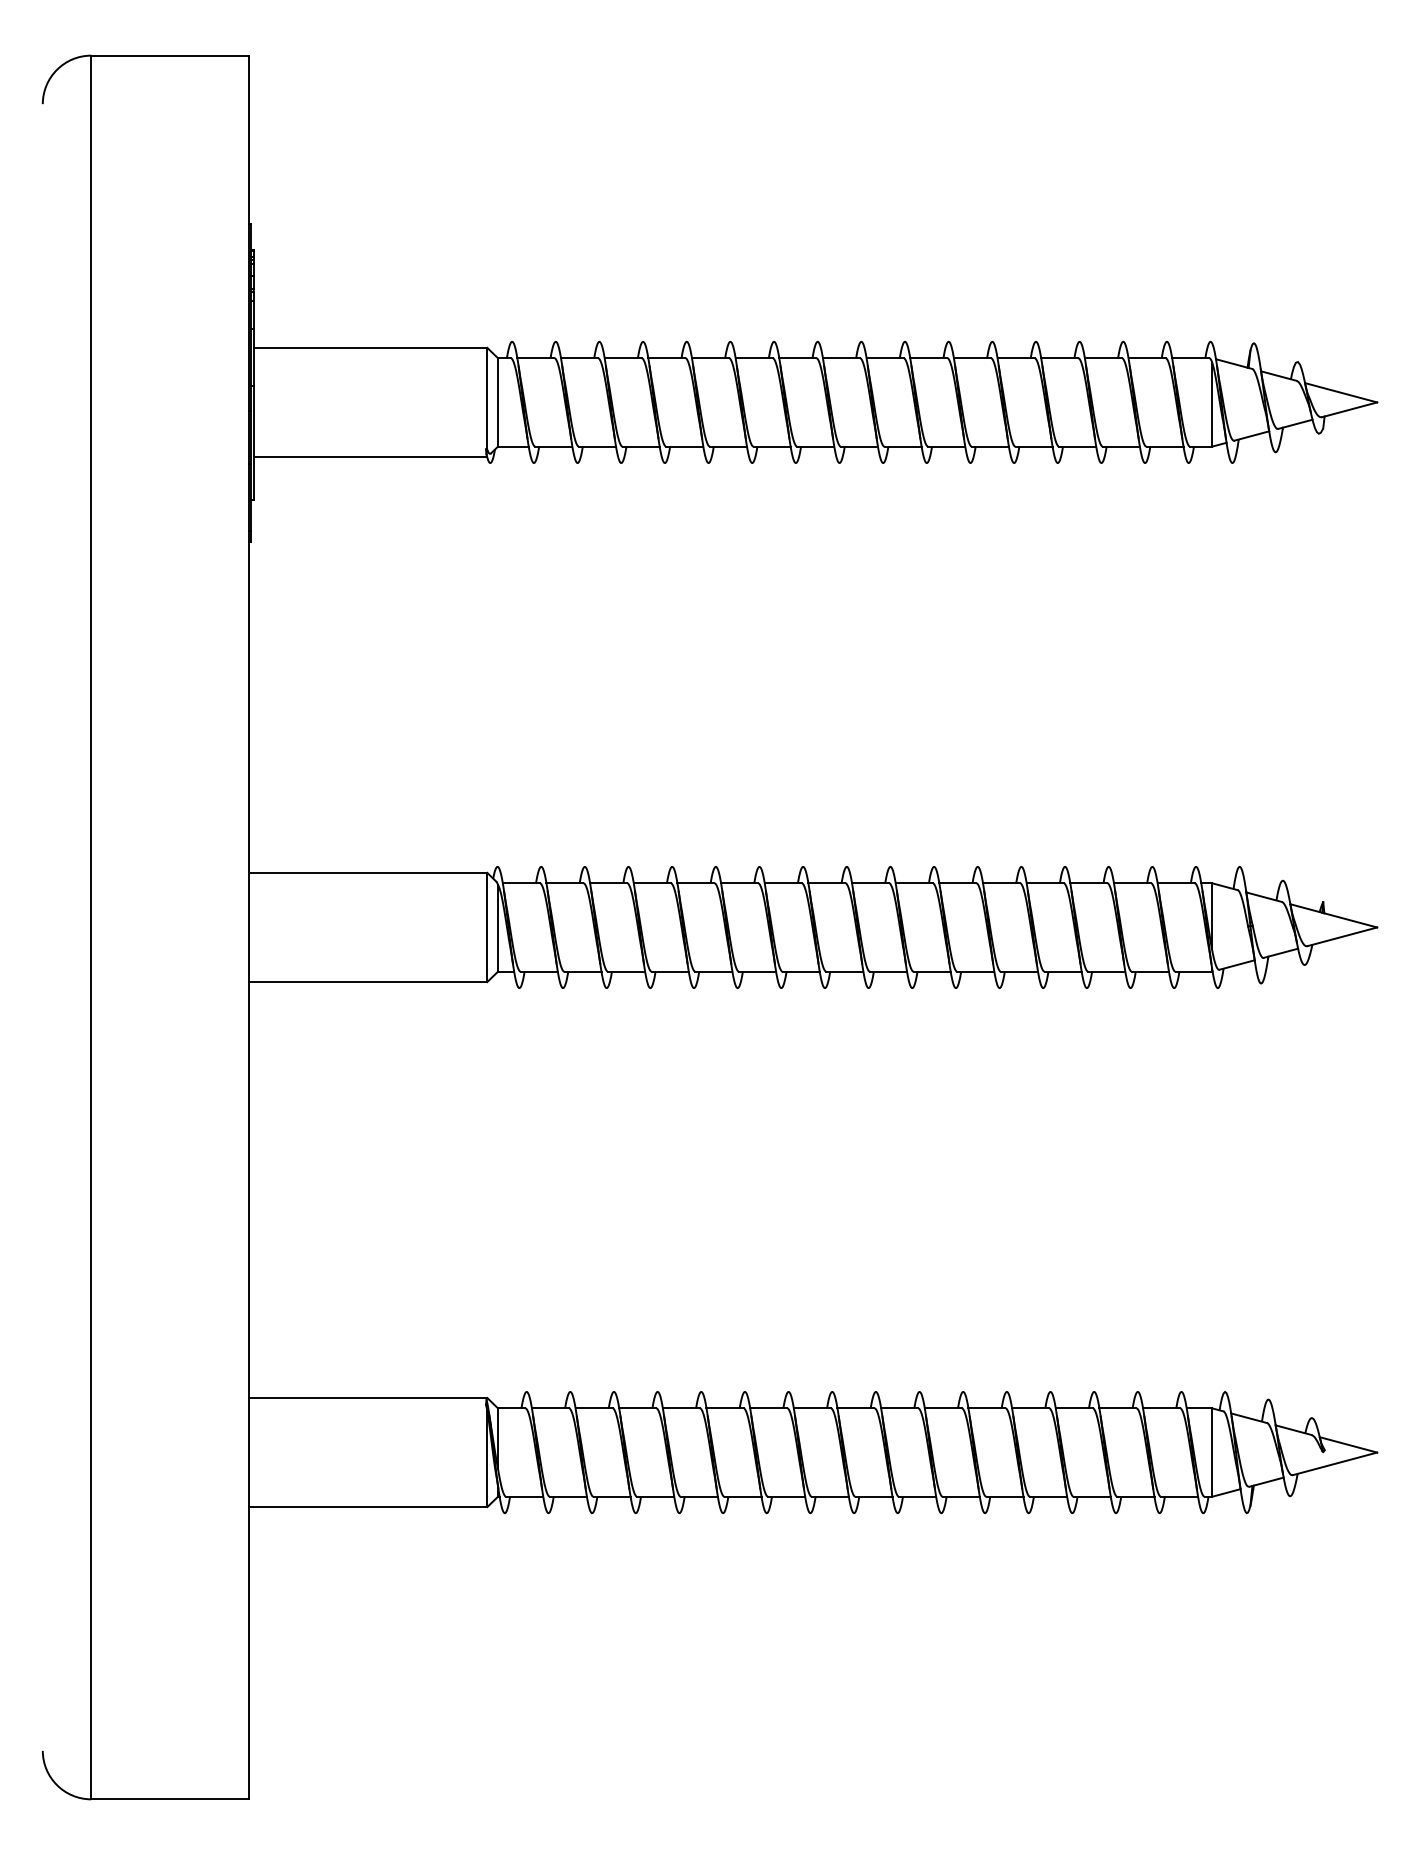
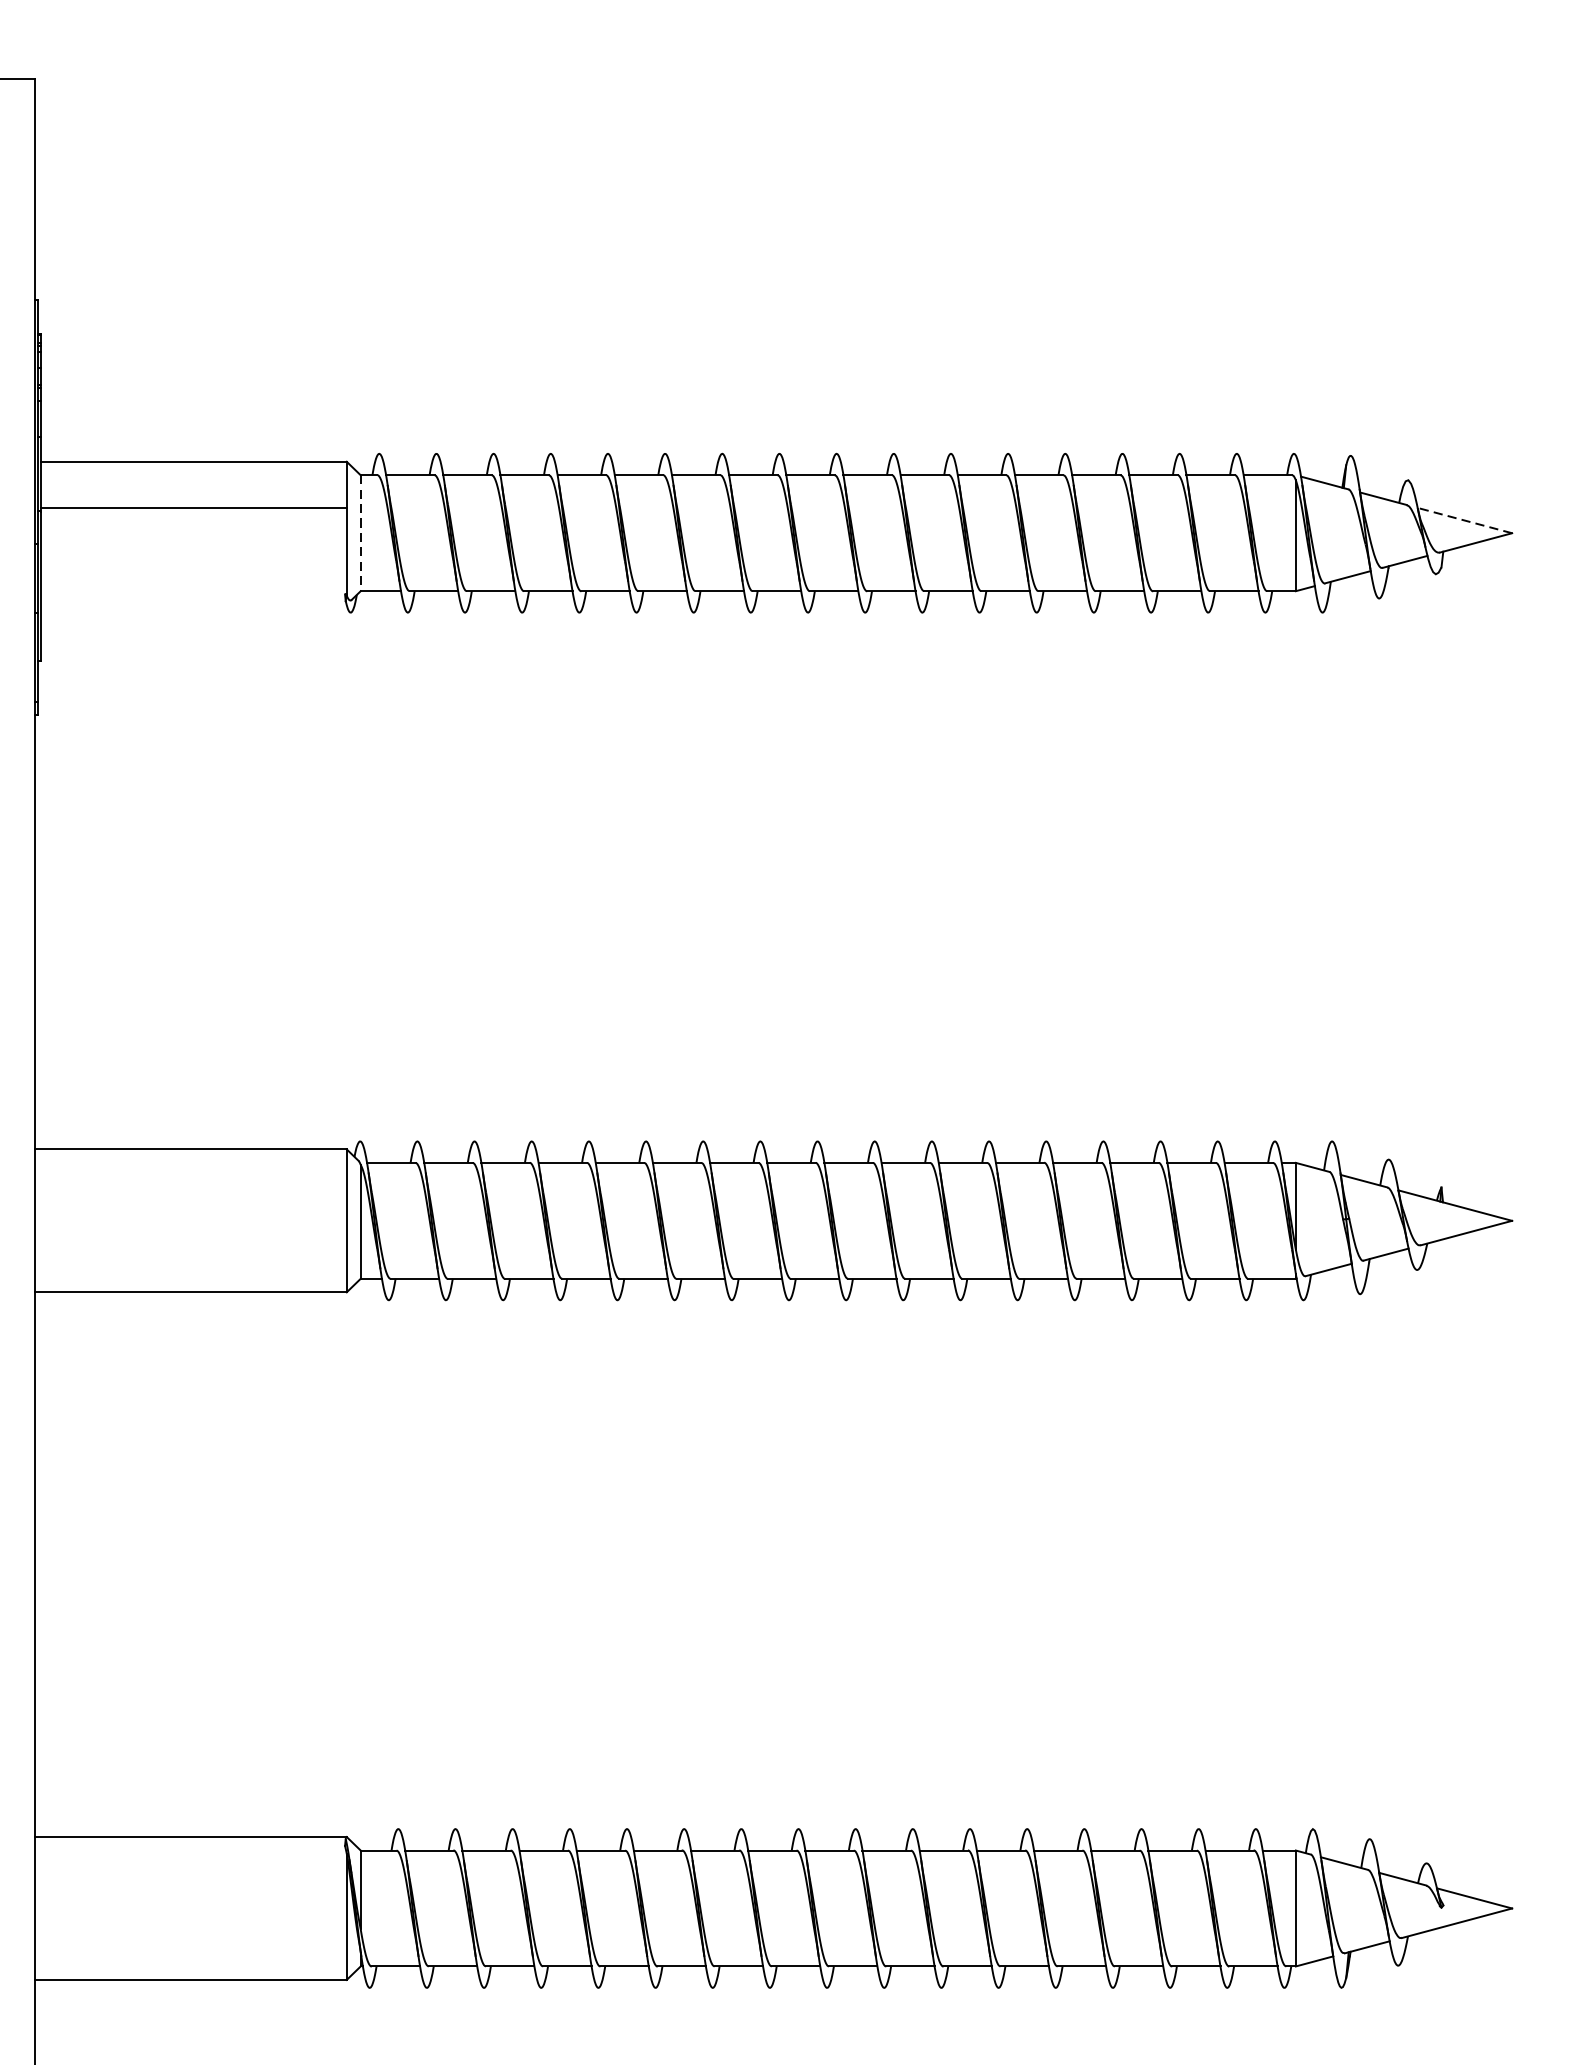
line: (1340, 392) -> (1464, 520), solid -> dashed
line: (497, 402) -> (360, 533), solid -> dashed
line: (370, 457) -> (193, 508), moved

